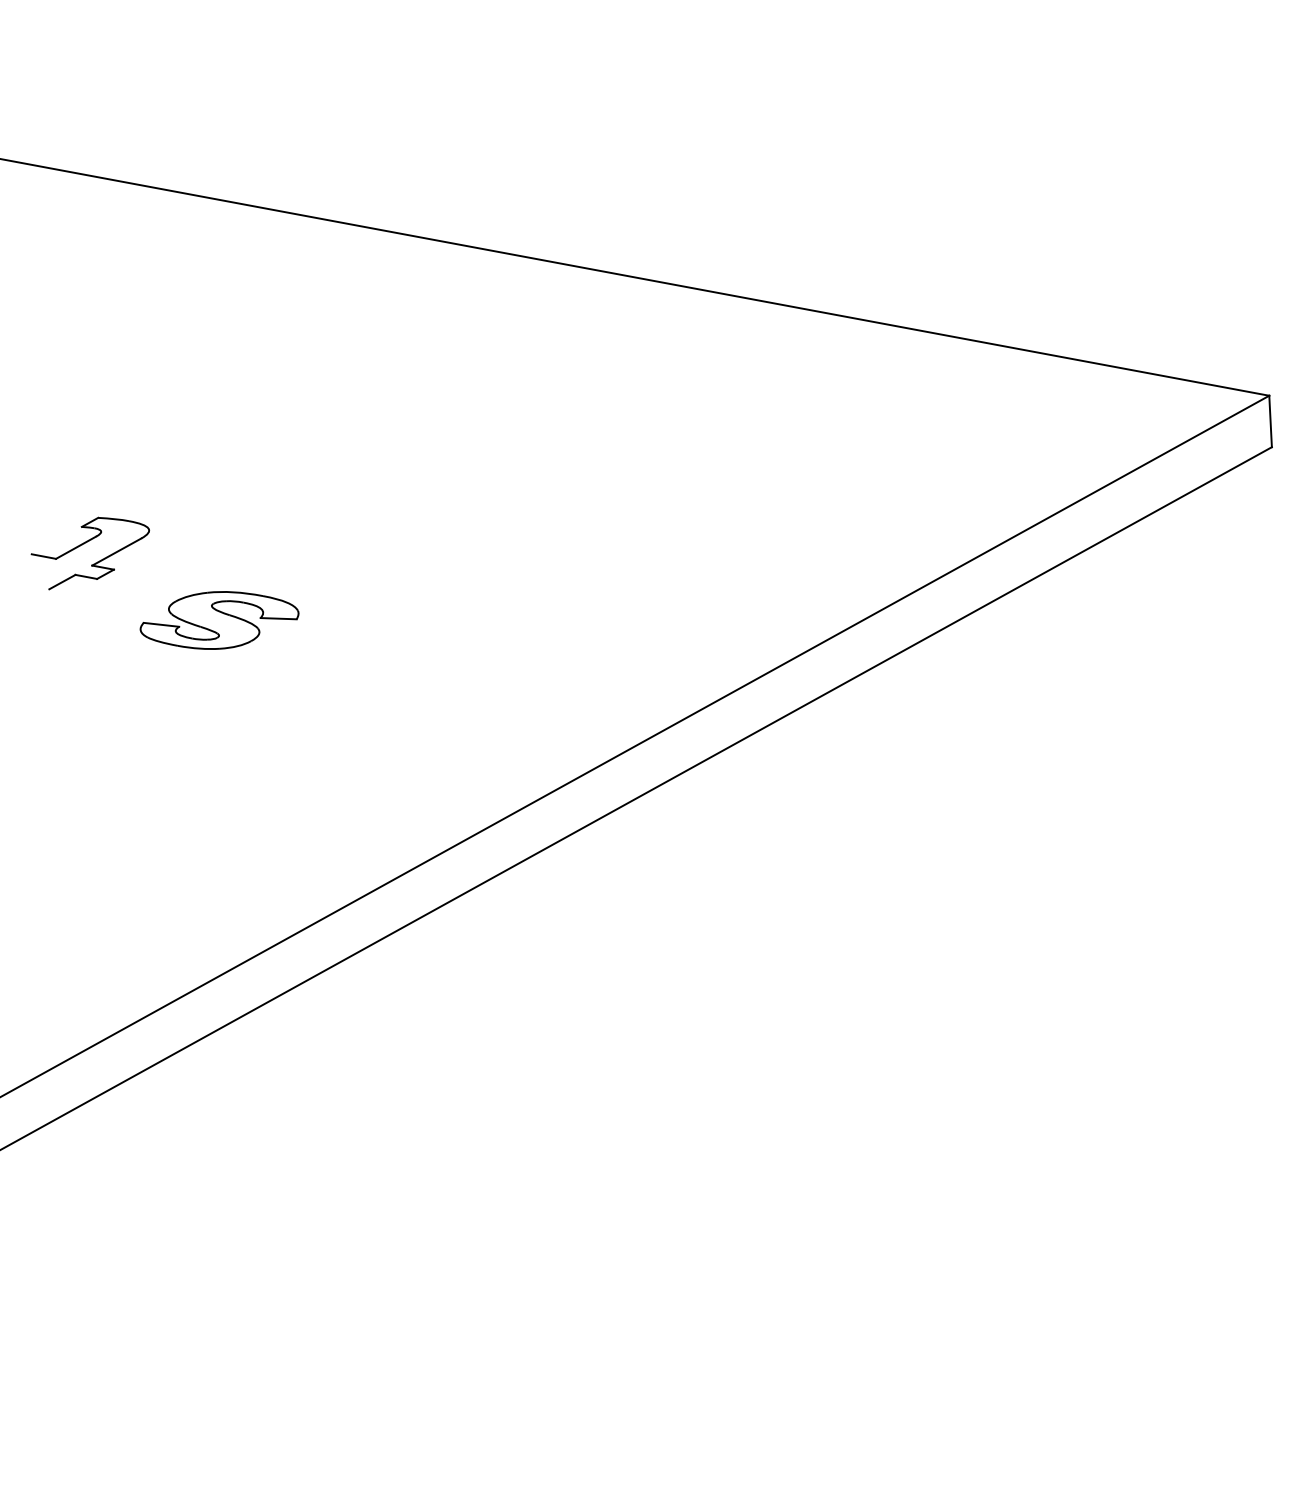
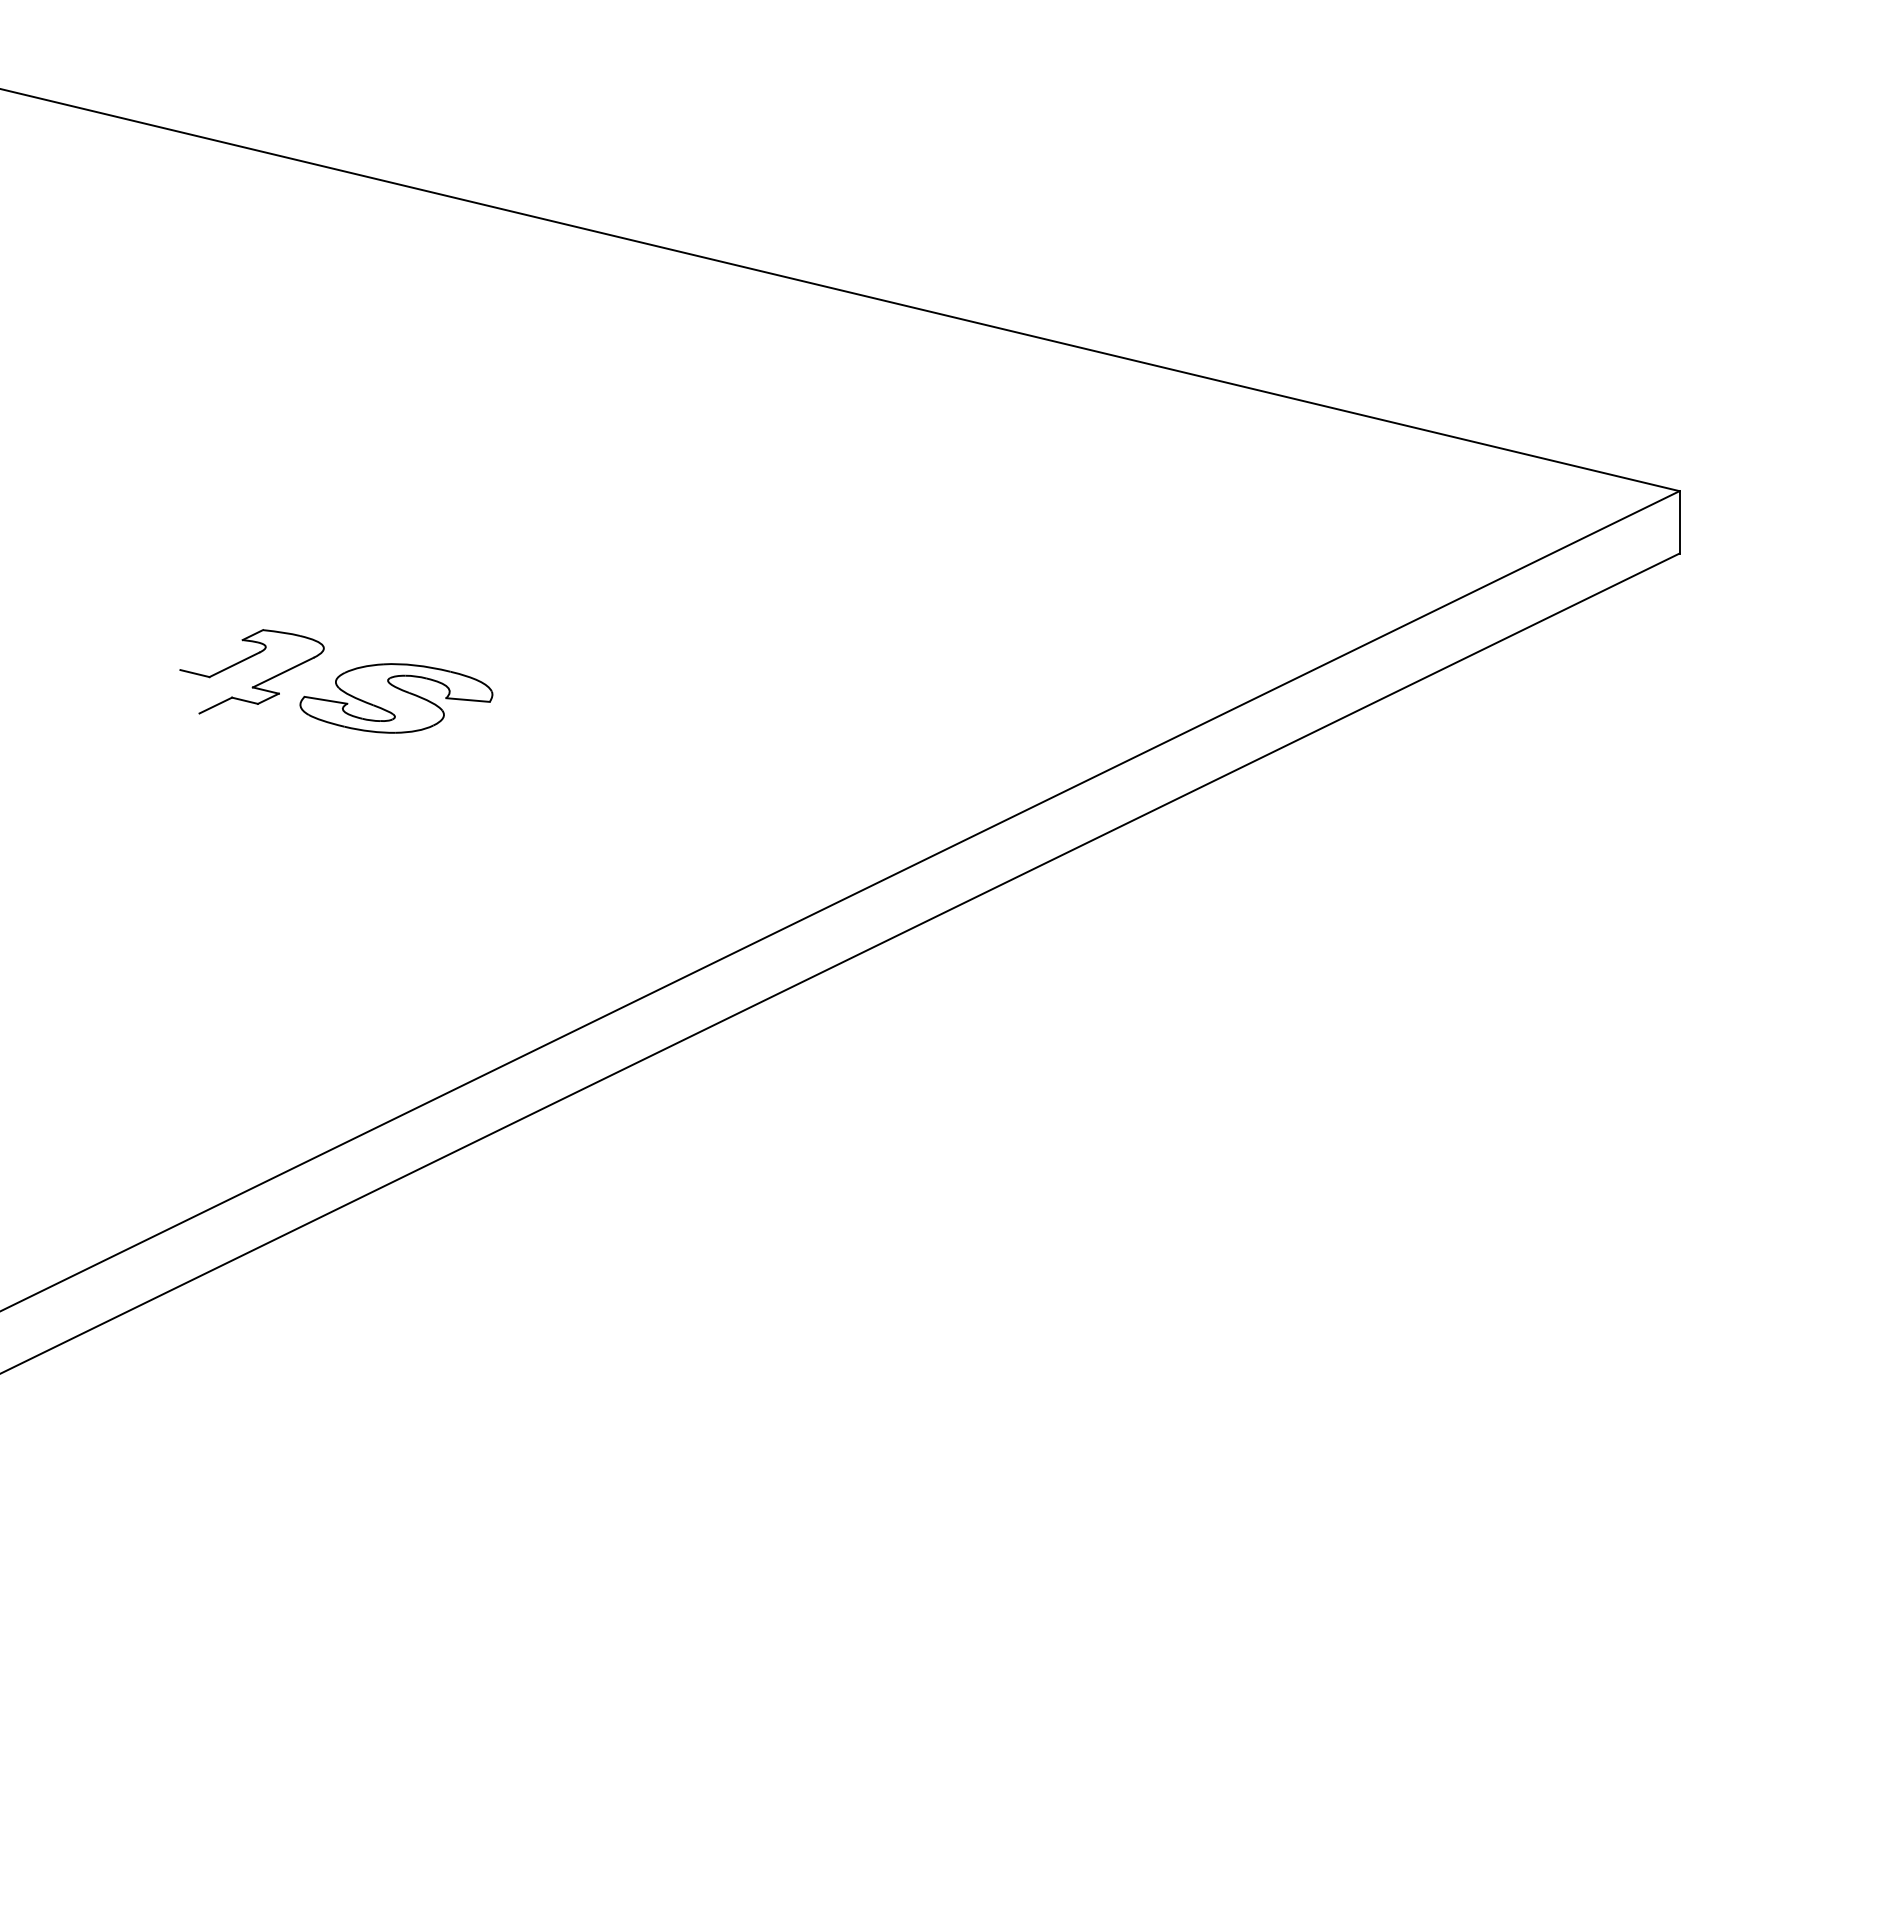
part: (85, 543) -> (245, 660), moved

